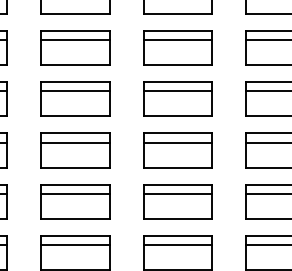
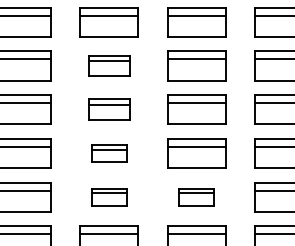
part: (74, 47) -> (108, 65), size x0.7
part: (74, 98) -> (108, 109), size x0.7
part: (74, 150) -> (108, 153), size x0.6
part: (74, 202) -> (108, 197), size x0.6
part: (177, 202) -> (196, 197), size x0.6

